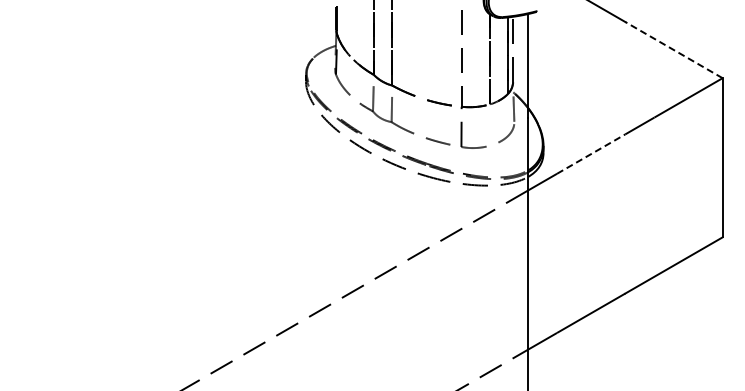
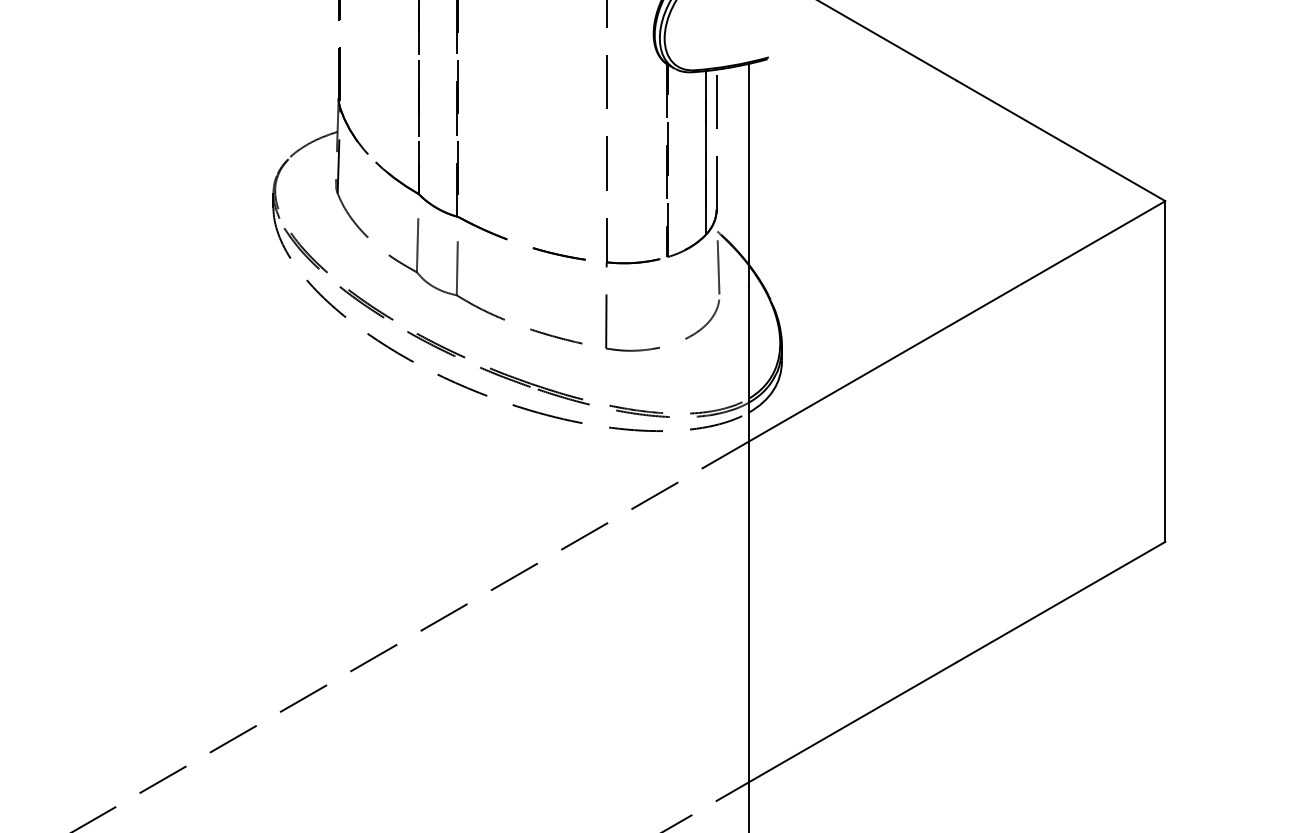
line: (673, 49) -> (1060, 139), dashed -> solid
line: (591, 153) -> (884, 362), dashed -> solid

